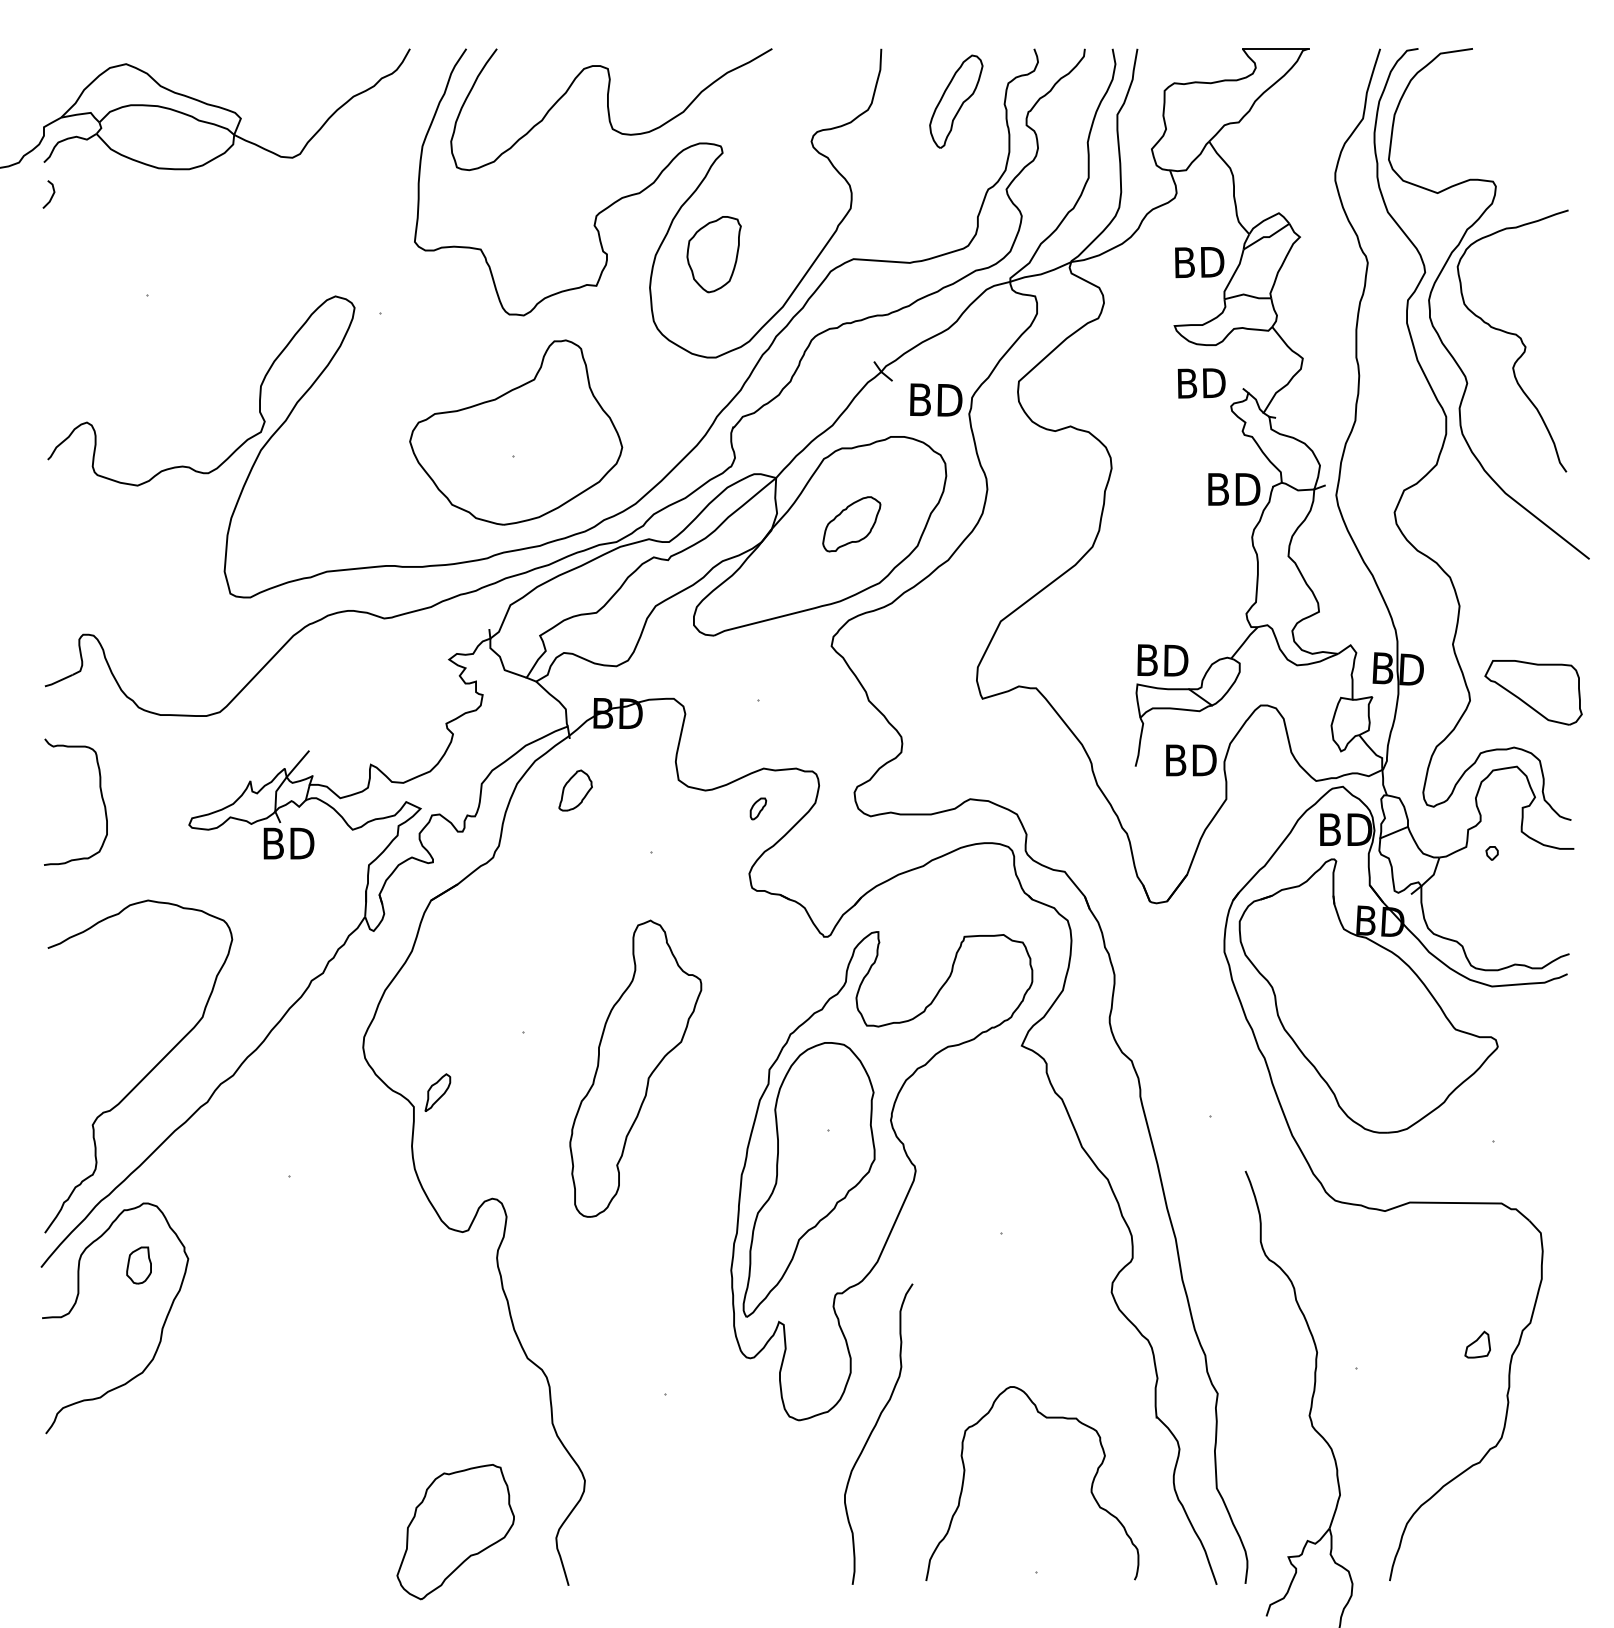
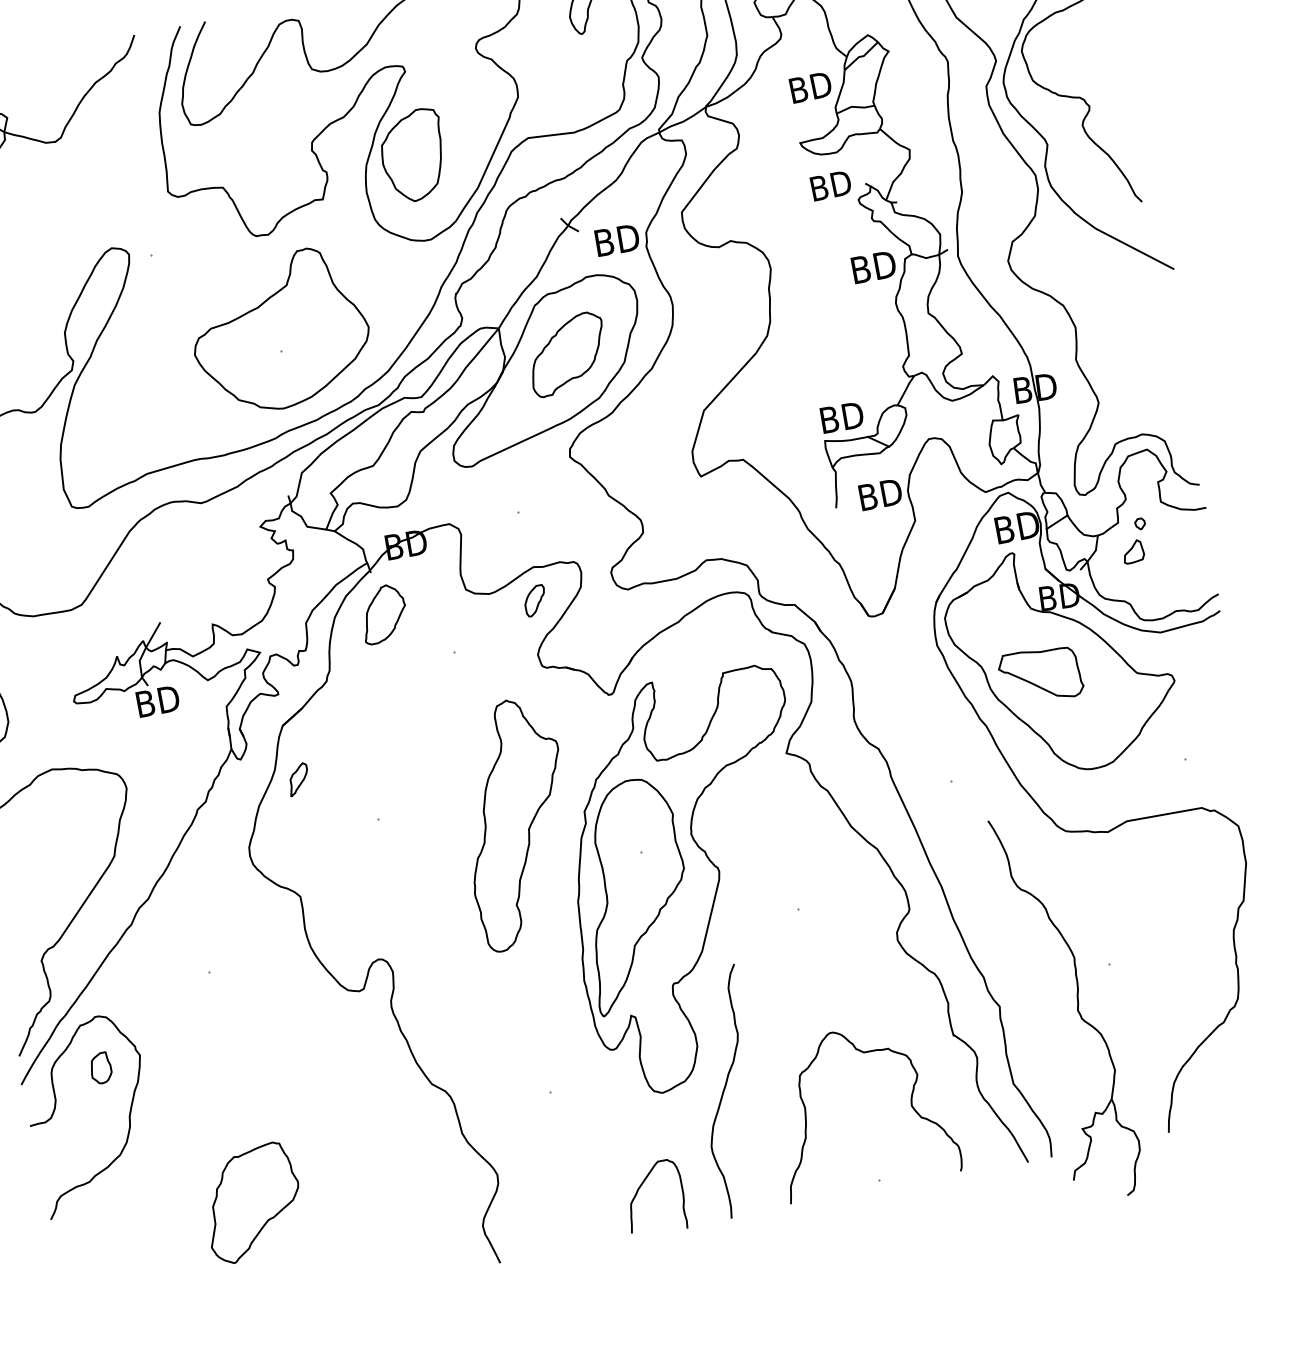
part: (714, 254) -> (414, 155), size x1.43
part: (851, 524) -> (567, 354), size x1.67
part: (1533, 692) -> (1040, 675), moved
part: (575, 790) -> (383, 613), size x1.67
part: (758, 808) -> (535, 600), size x1.67
part: (635, 1068) -> (516, 823), moved
part: (437, 1092) -> (298, 779), moved
part: (1477, 1344) -> (1133, 551), moved
curve: (748, 1531) -> (638, 1191), added
part: (455, 1532) -> (252, 1203), moved

